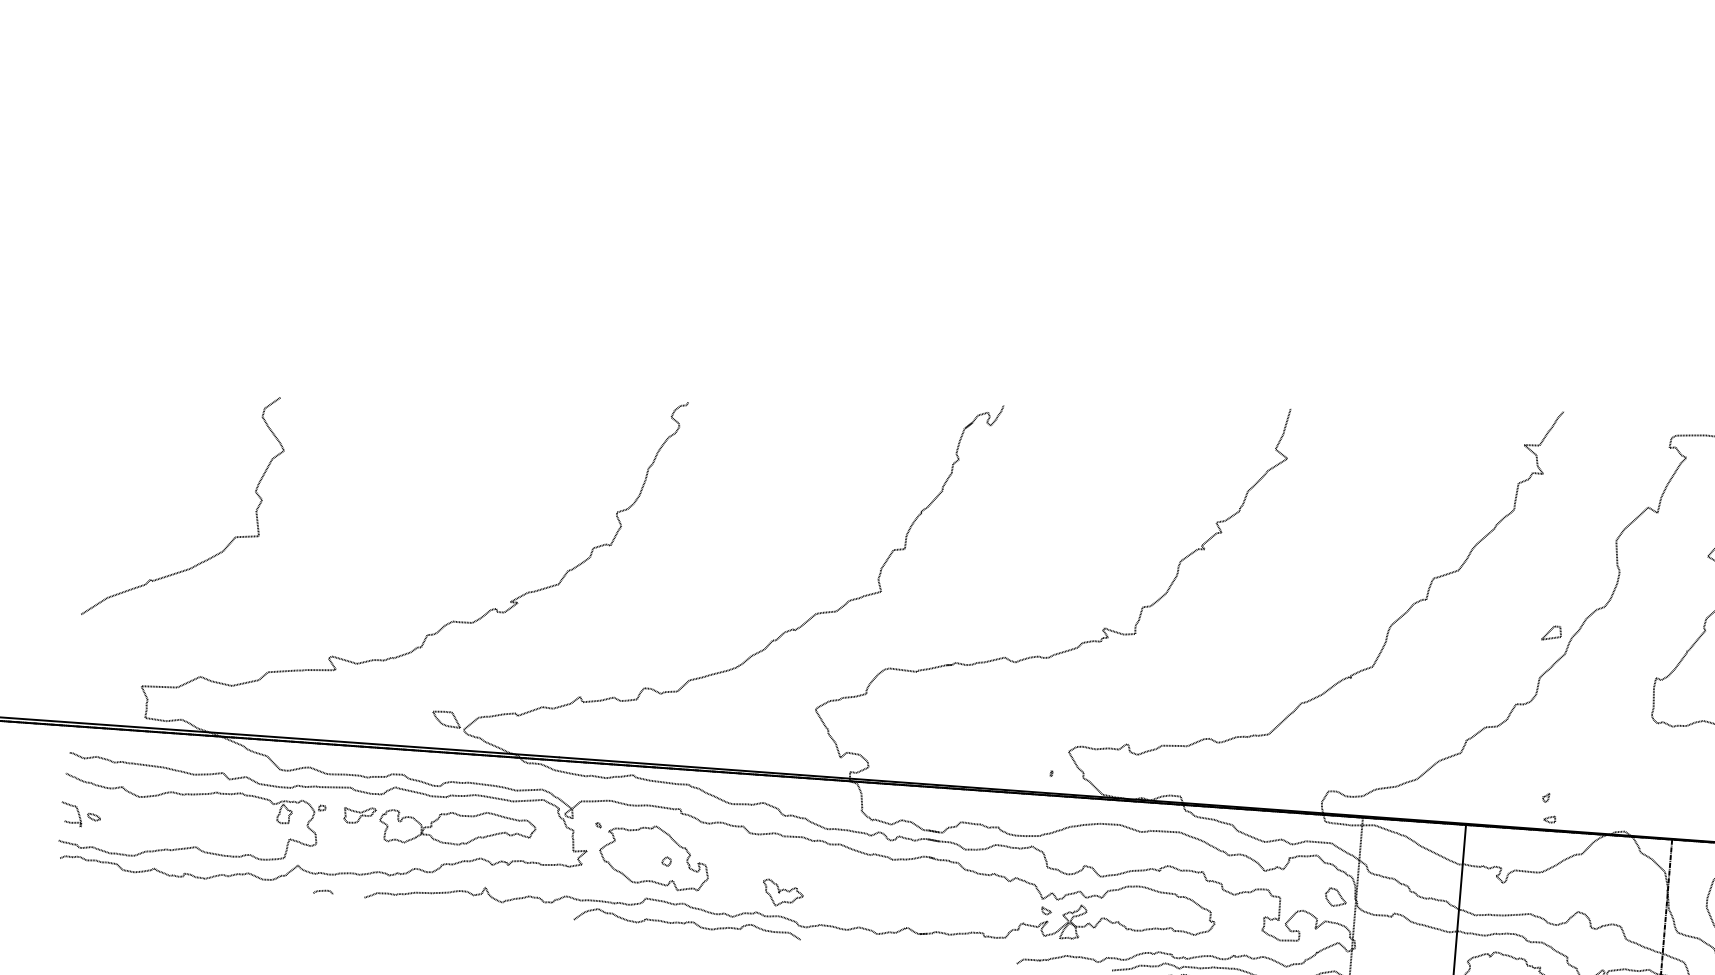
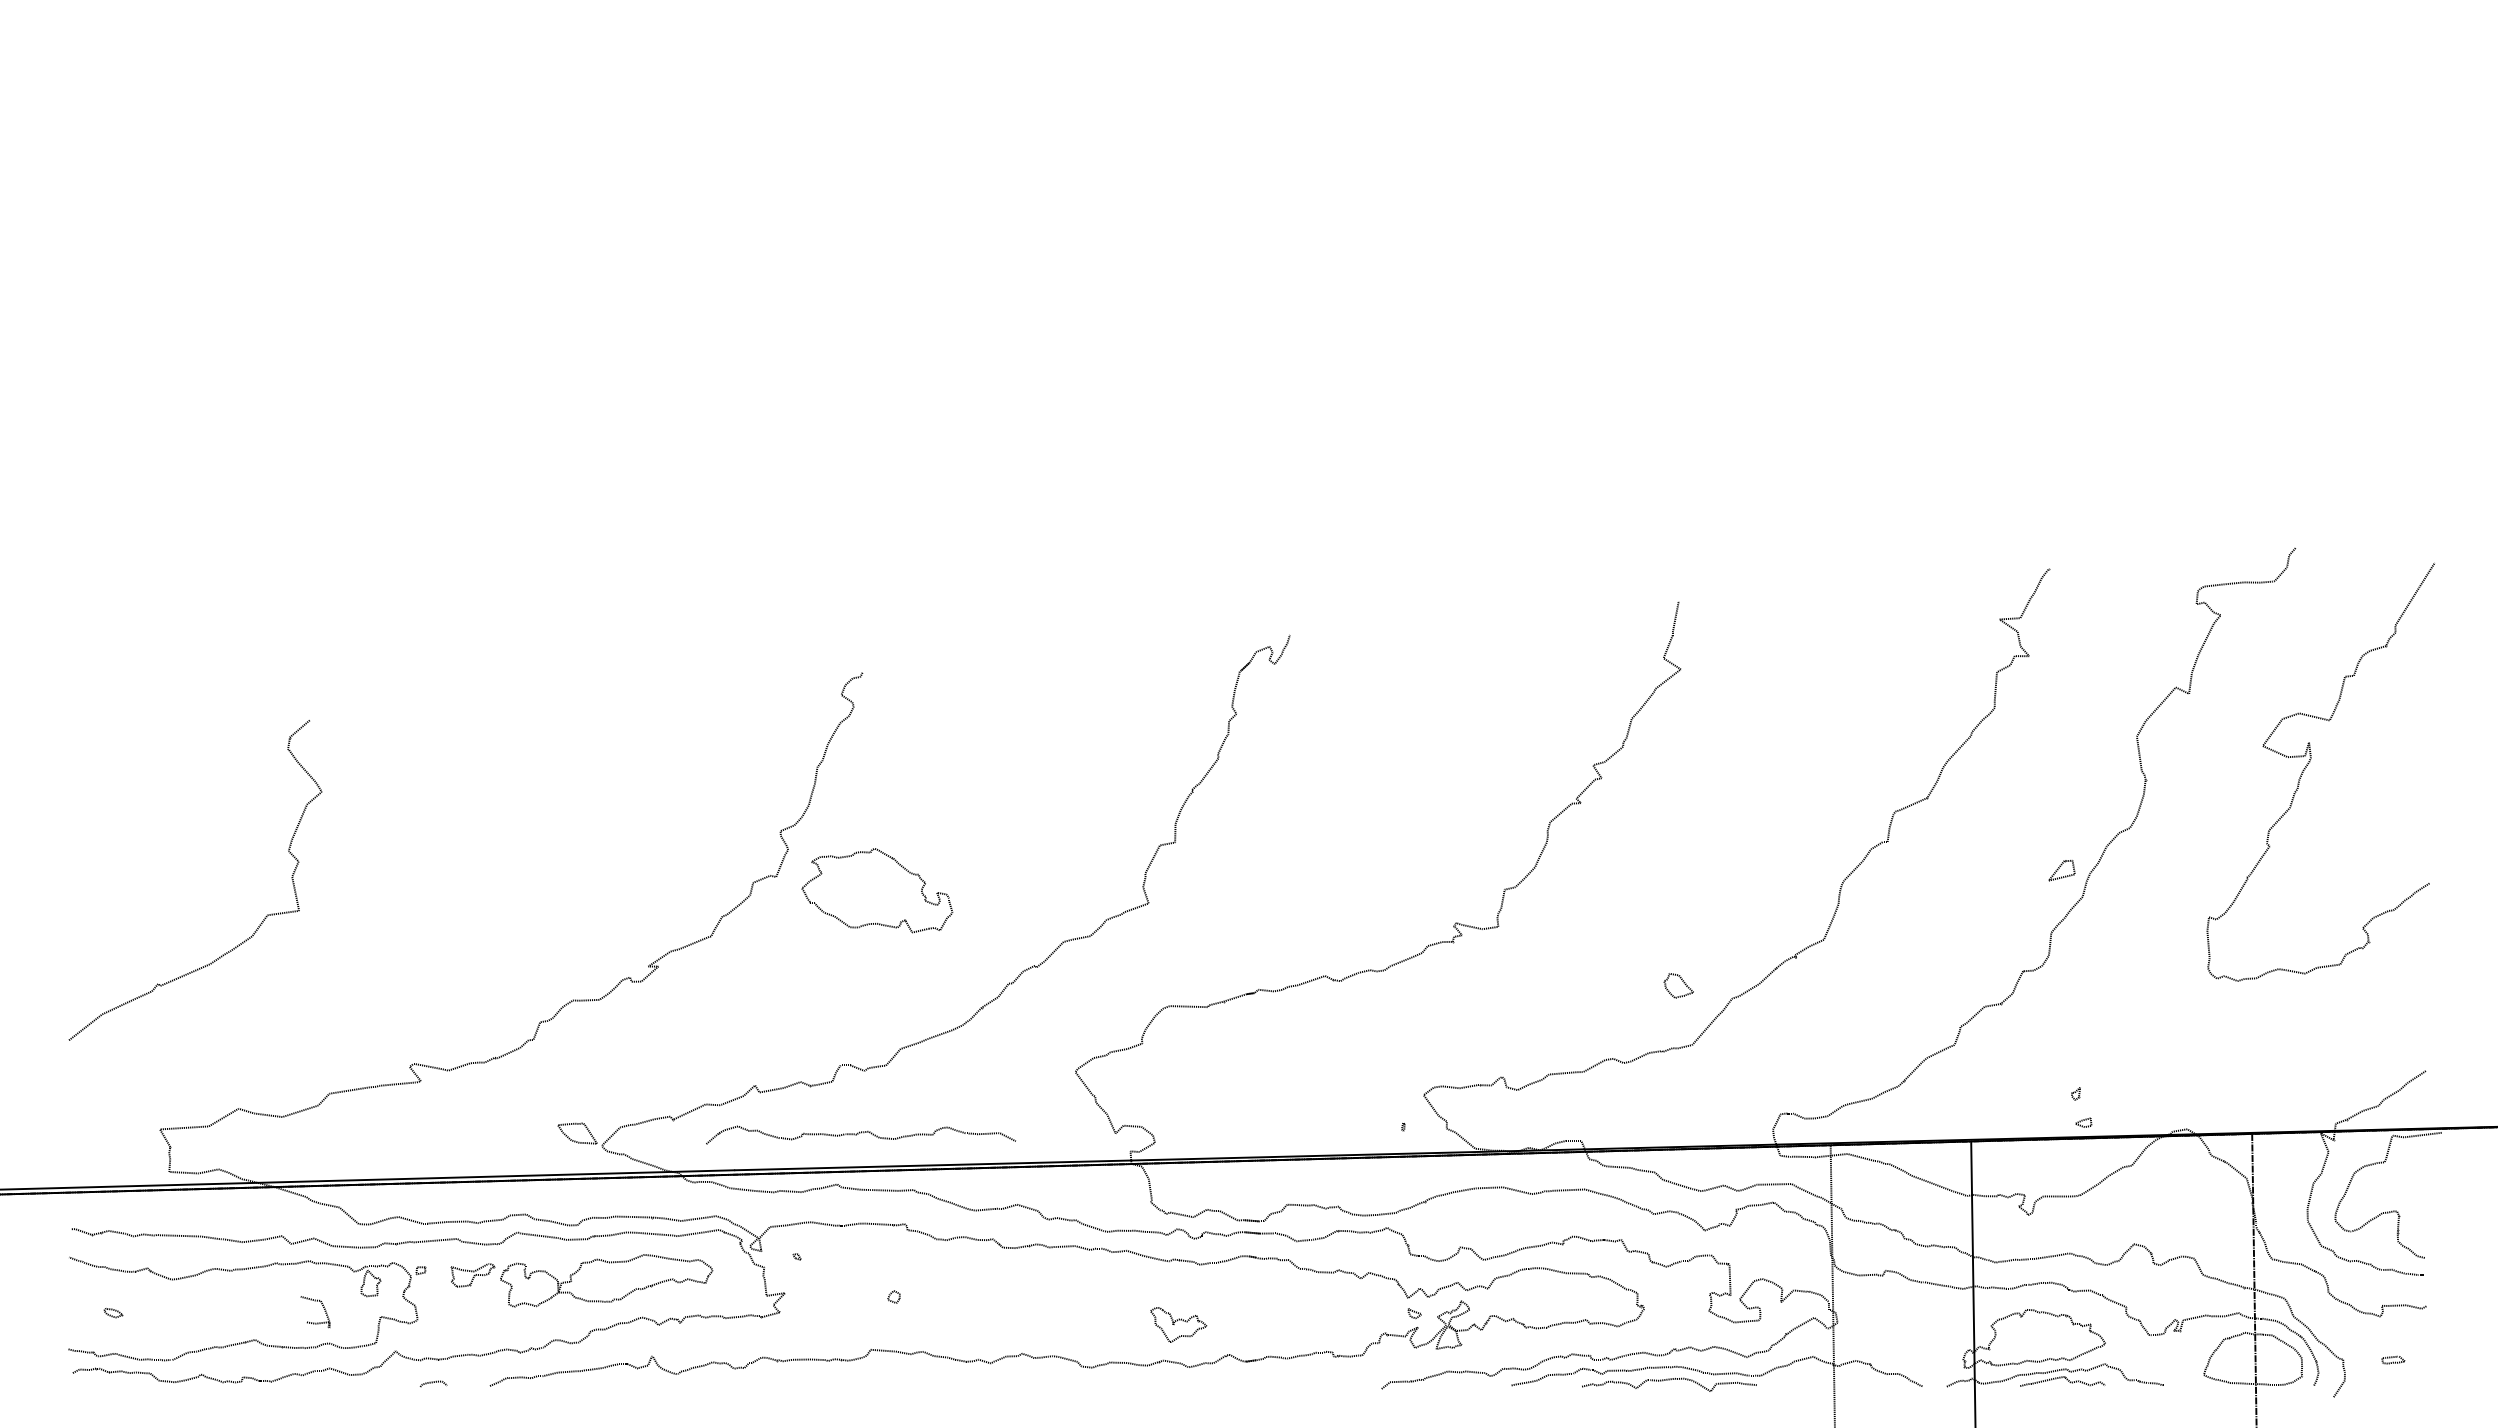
curve: (78, 814) -> (324, 1311), moved
part: (652, 881) -> (877, 923), moved
part: (782, 893) -> (1178, 1324), moved
part: (1335, 897) -> (1678, 985), moved
curve: (687, 923) -> (860, 1133), moved

